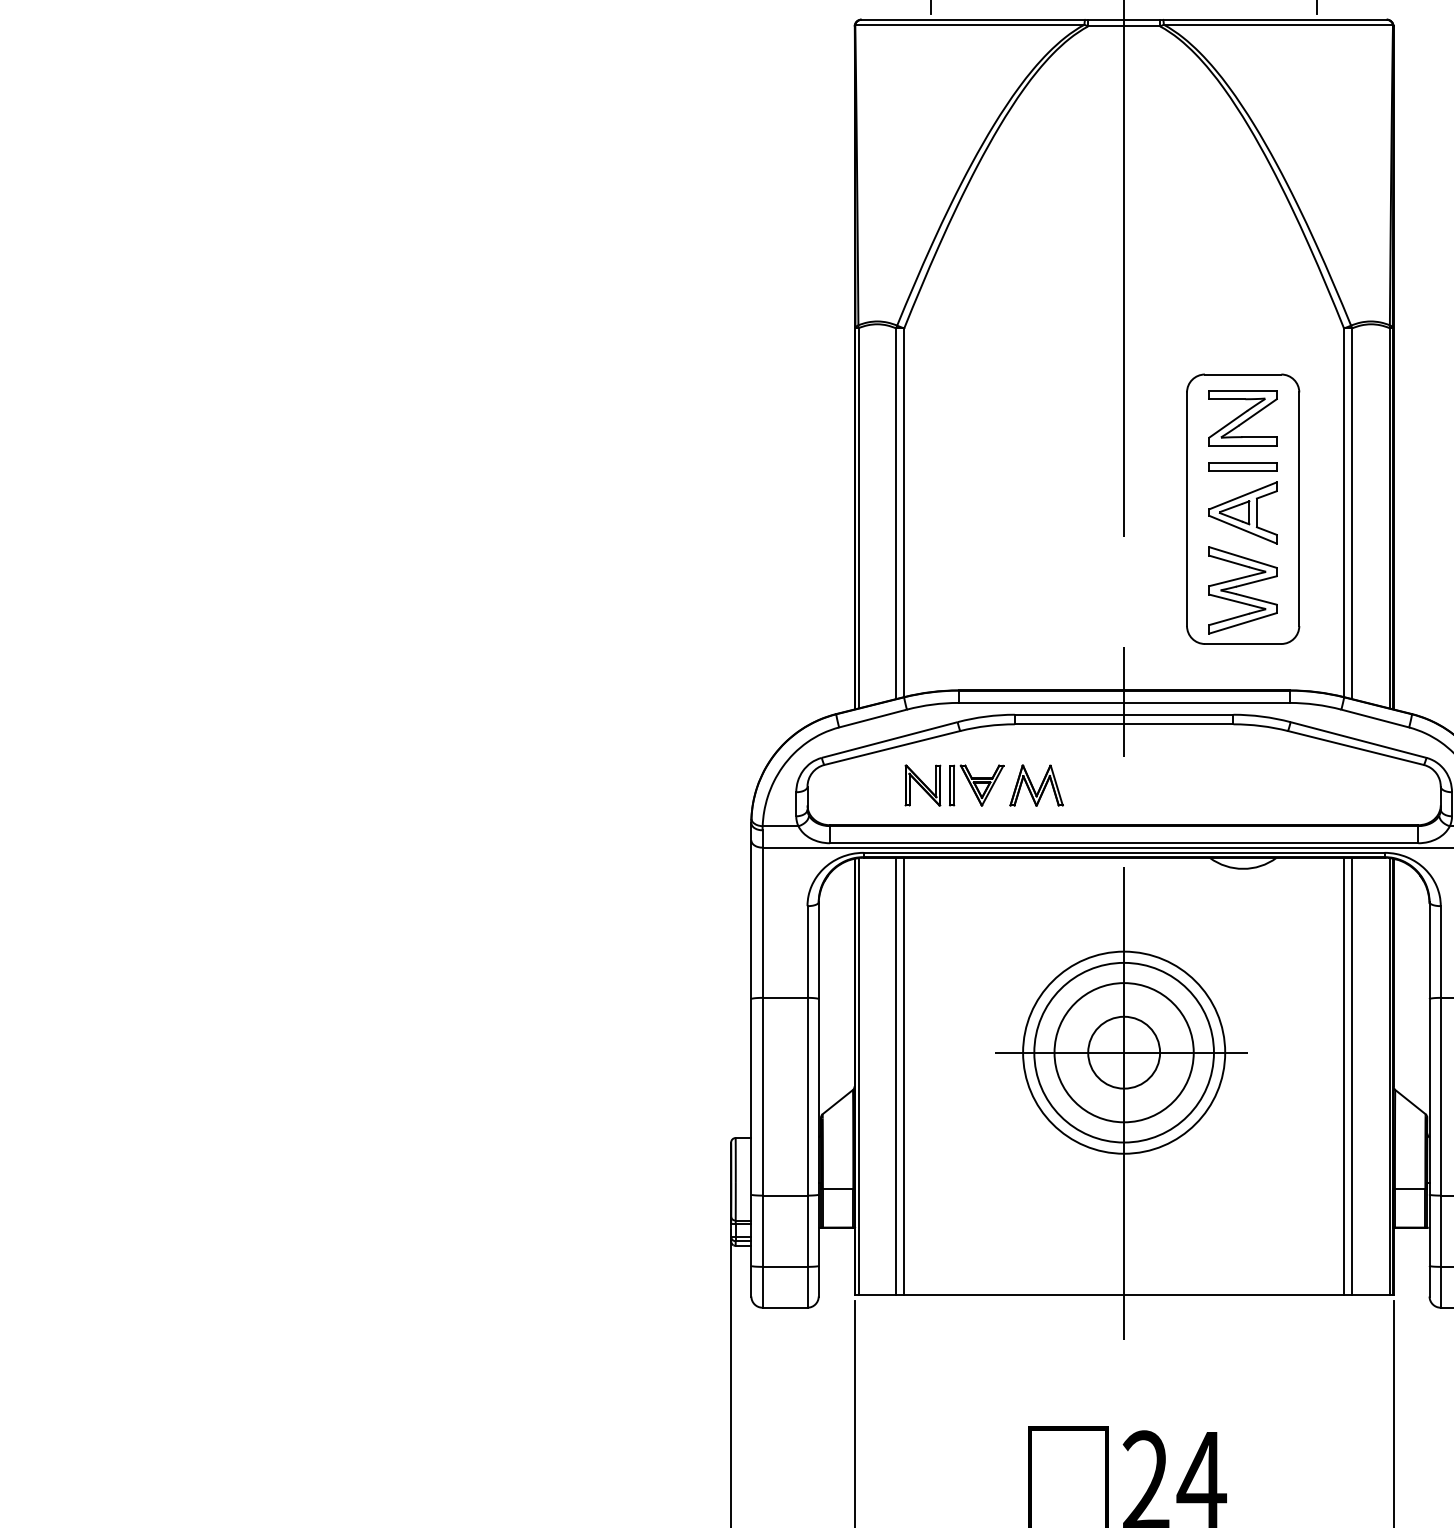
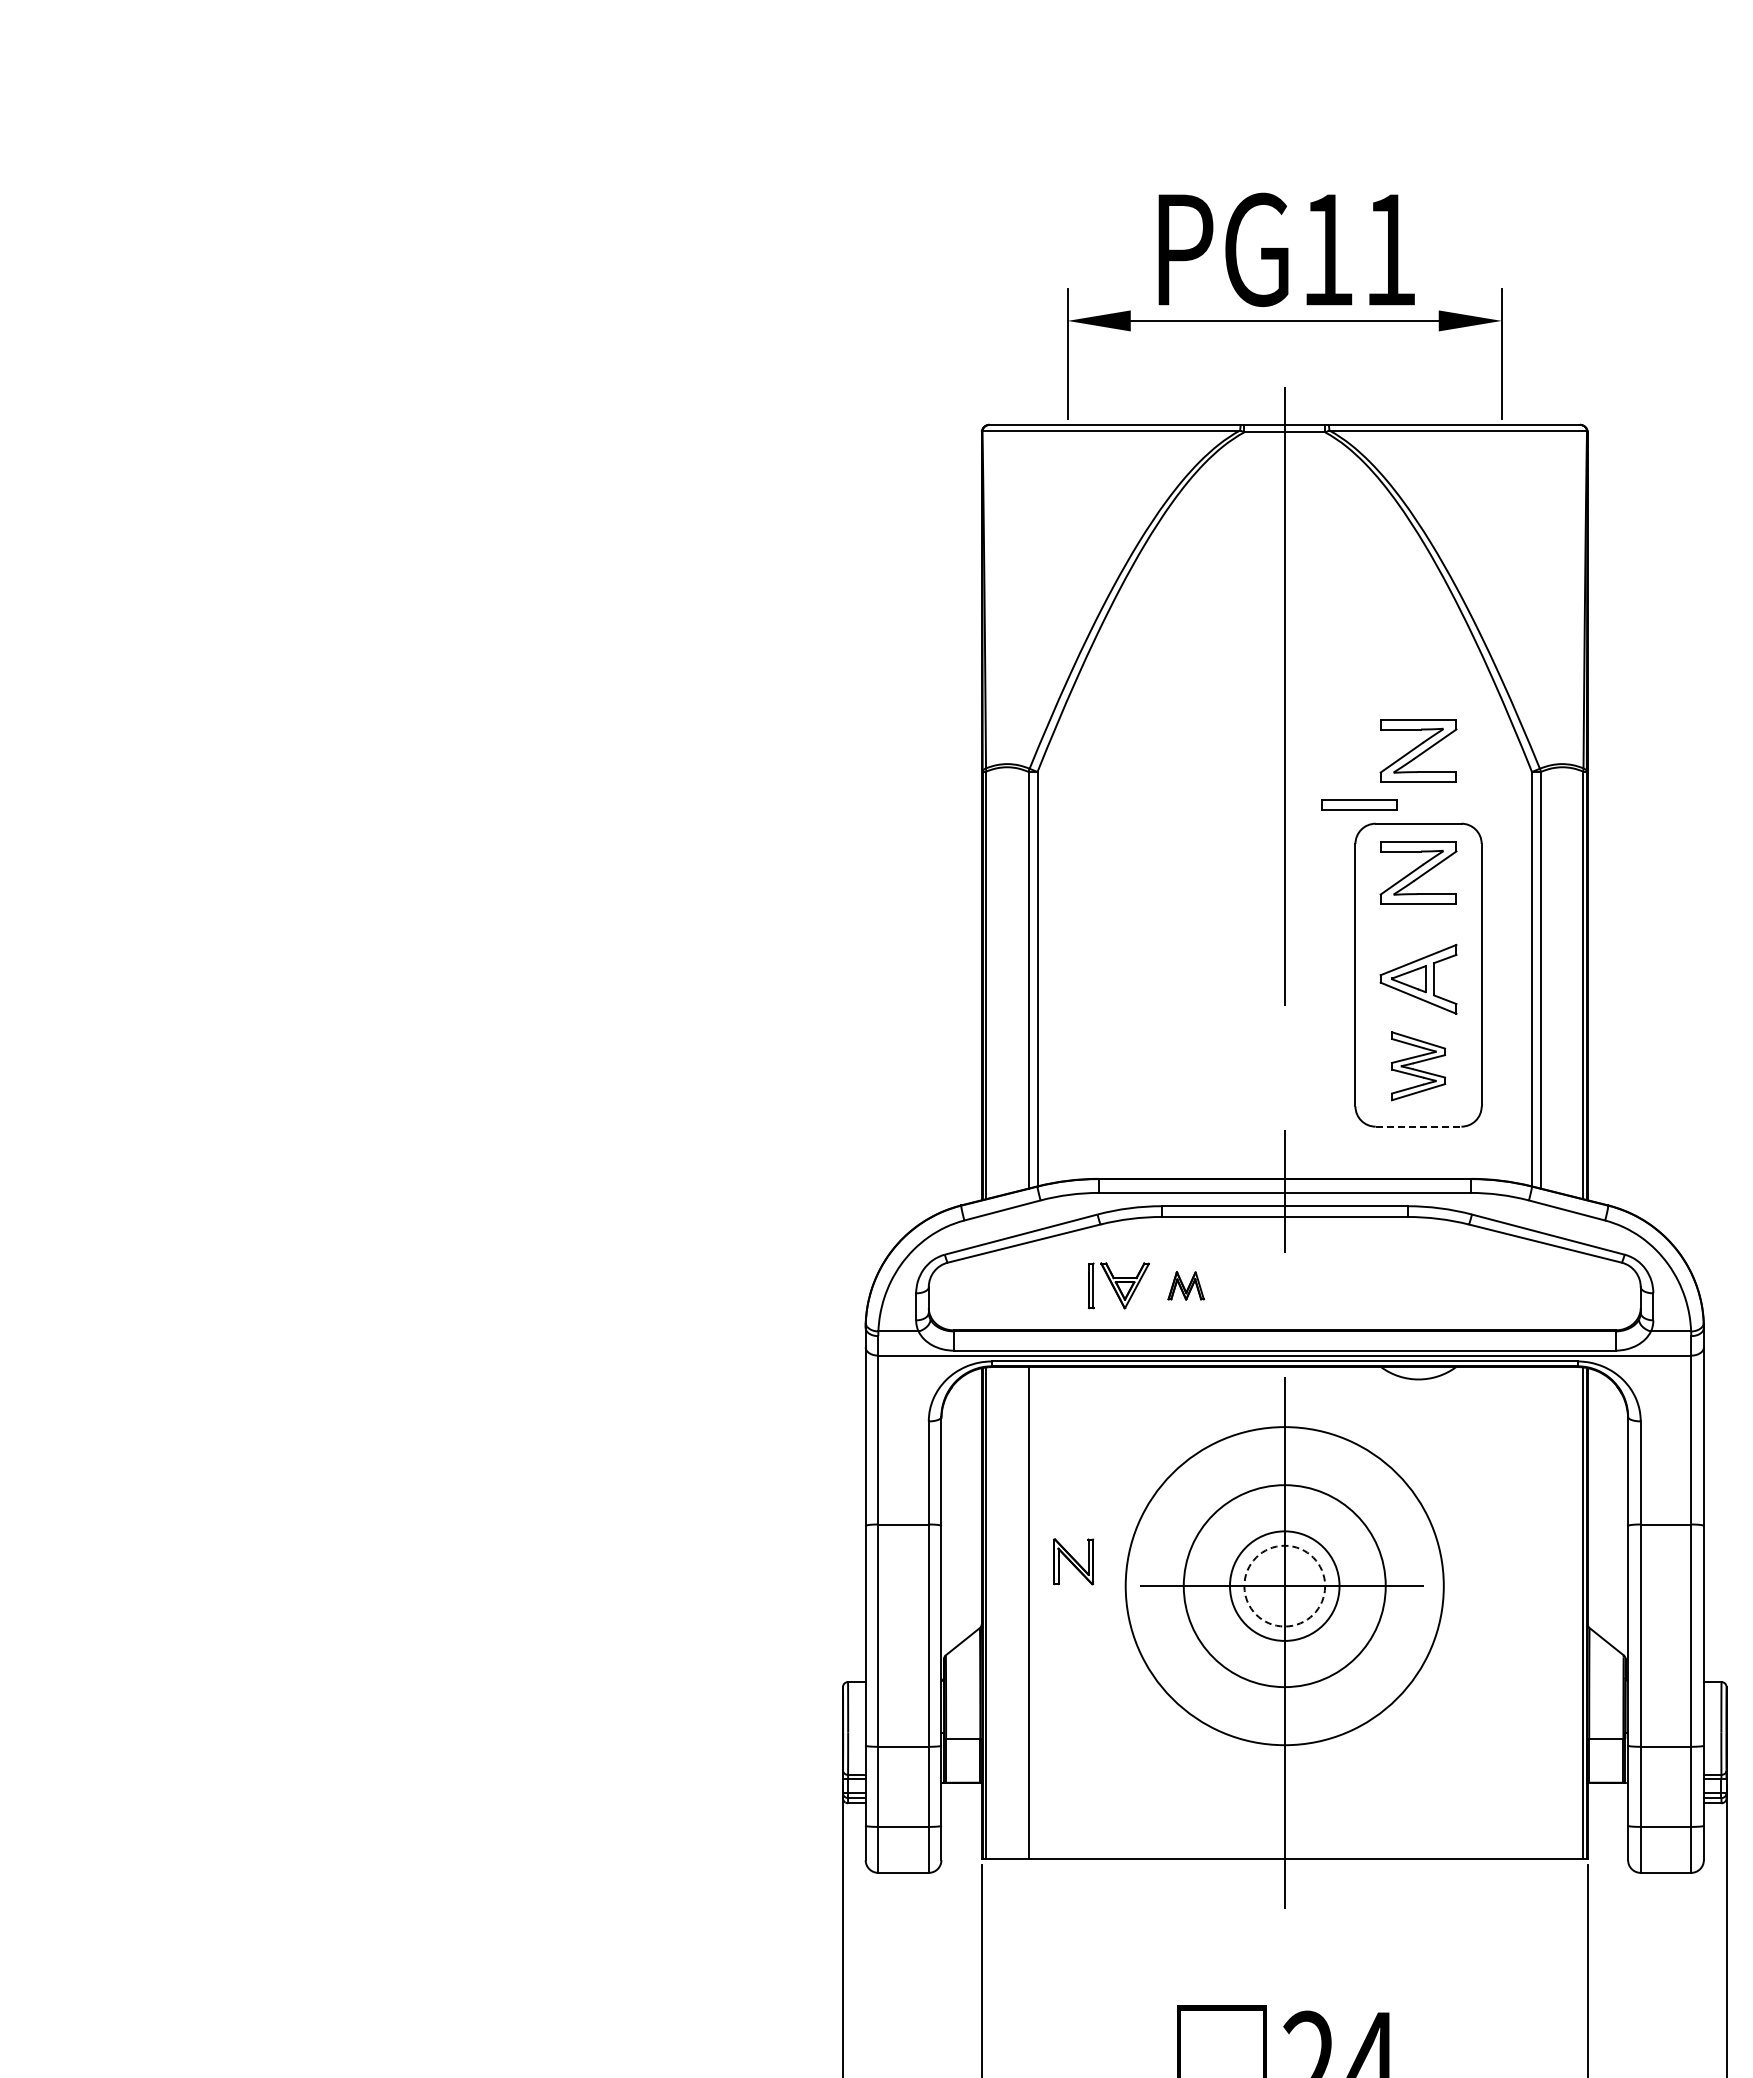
part: (1243, 309) -> (1418, 750), added
part: (1243, 466) -> (1359, 804), moved
part: (1243, 589) -> (1418, 1065), size x0.7
line: (1243, 643) -> (1418, 1126), solid -> dashed
part: (922, 785) -> (1073, 1561), moved
part: (1035, 785) -> (1185, 1285), size x0.6
circle: (1123, 1052) -> (1284, 1585), size x0.7
circle: (1123, 1052) -> (1284, 1585), size x1.4
circle: (1123, 1052) -> (1284, 1585), solid -> dashed
line: (904, 1076) -> (1037, 1612), removed
line: (1344, 1076) -> (1532, 1612), removed
line: (1351, 1076) -> (1540, 1612), removed

